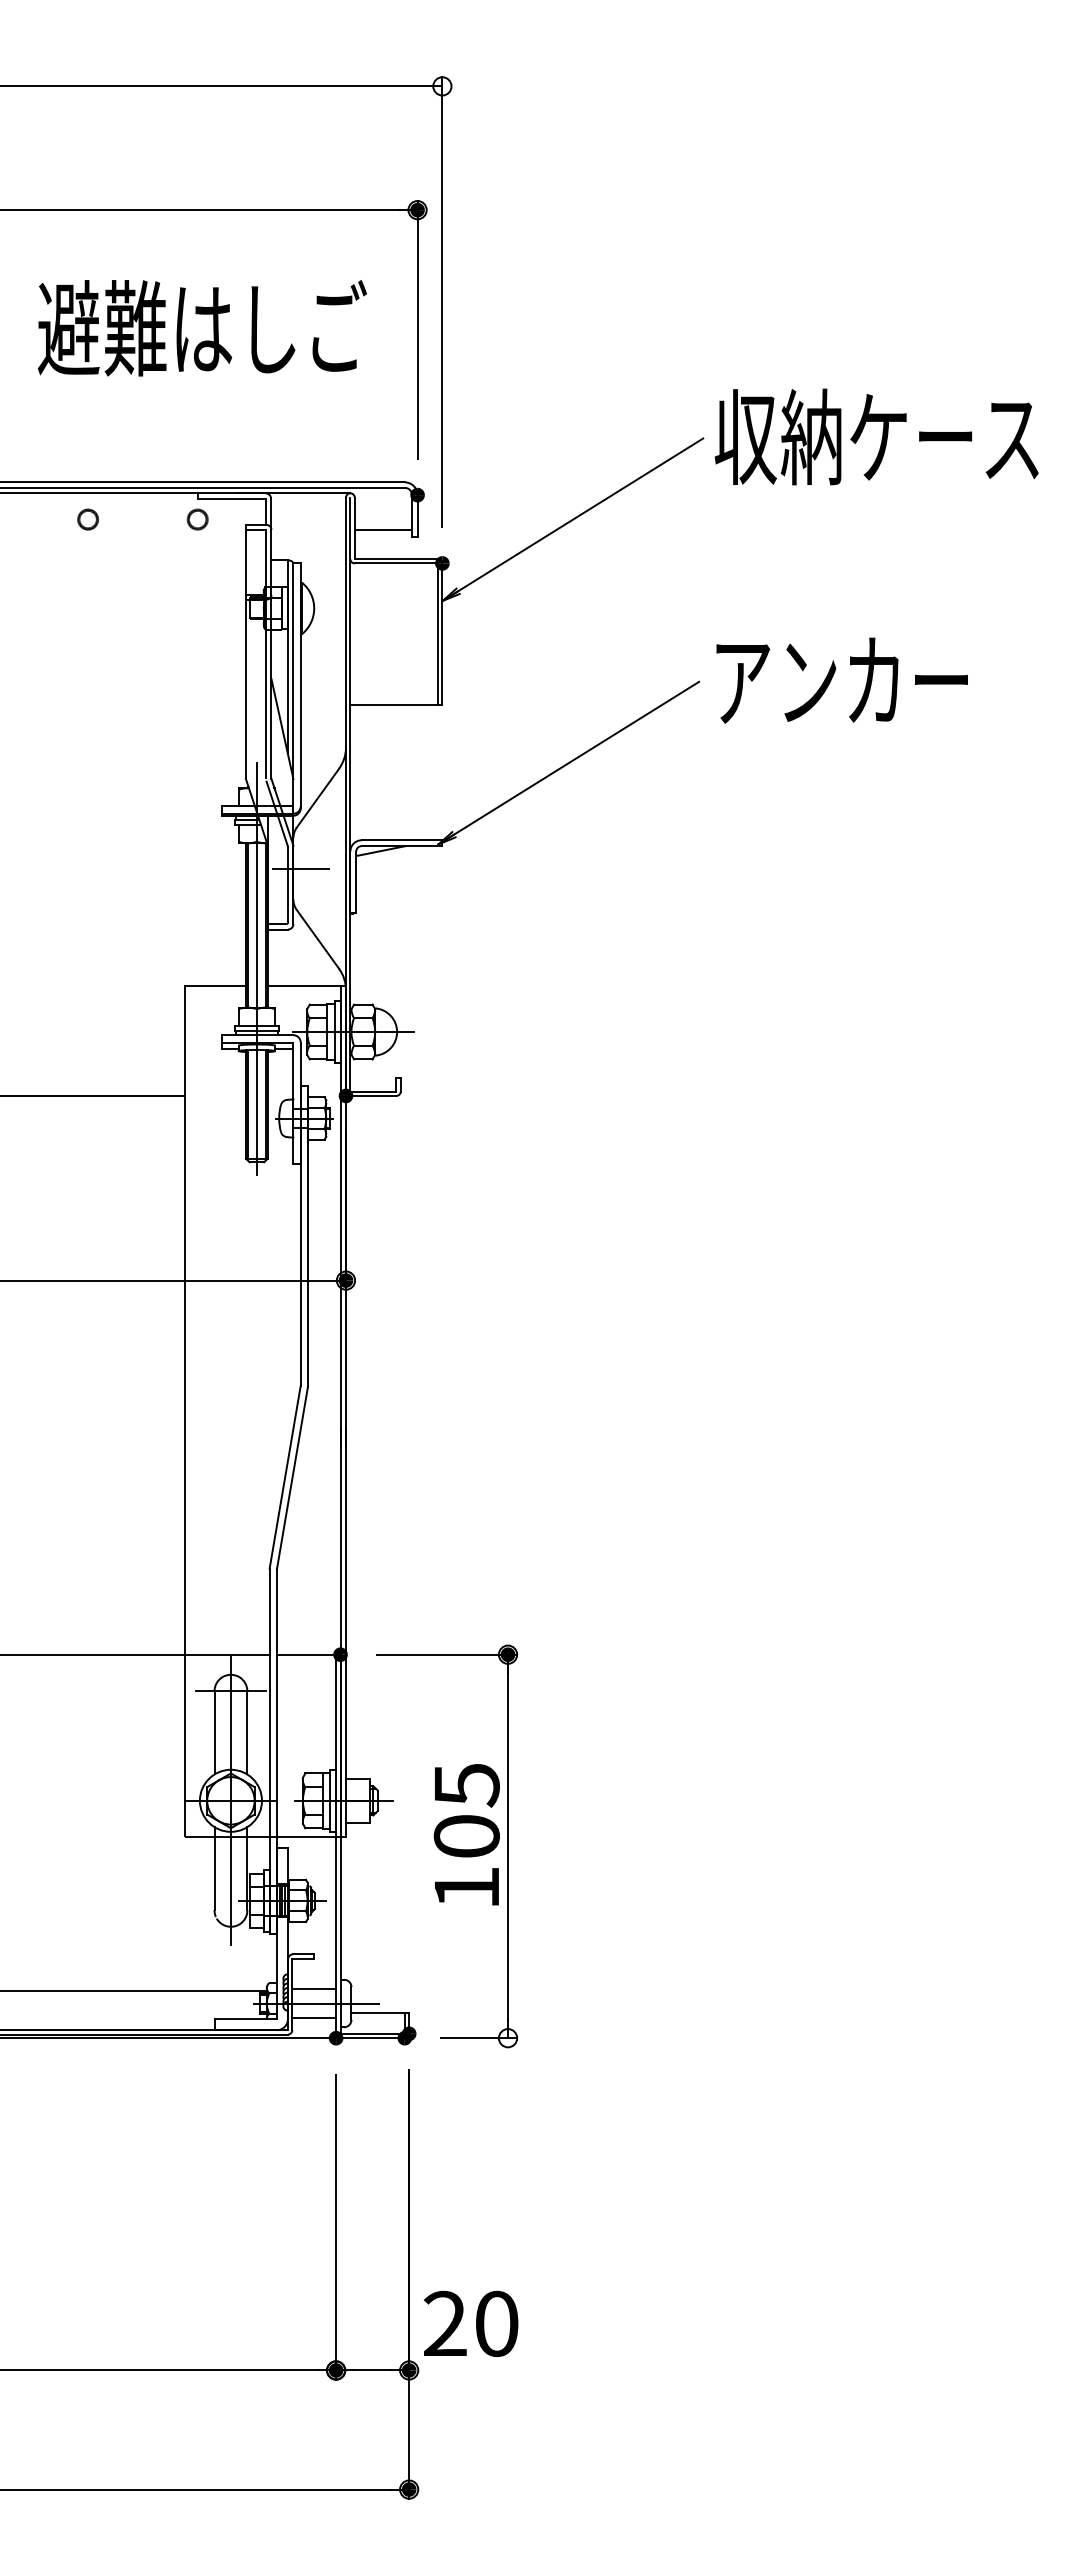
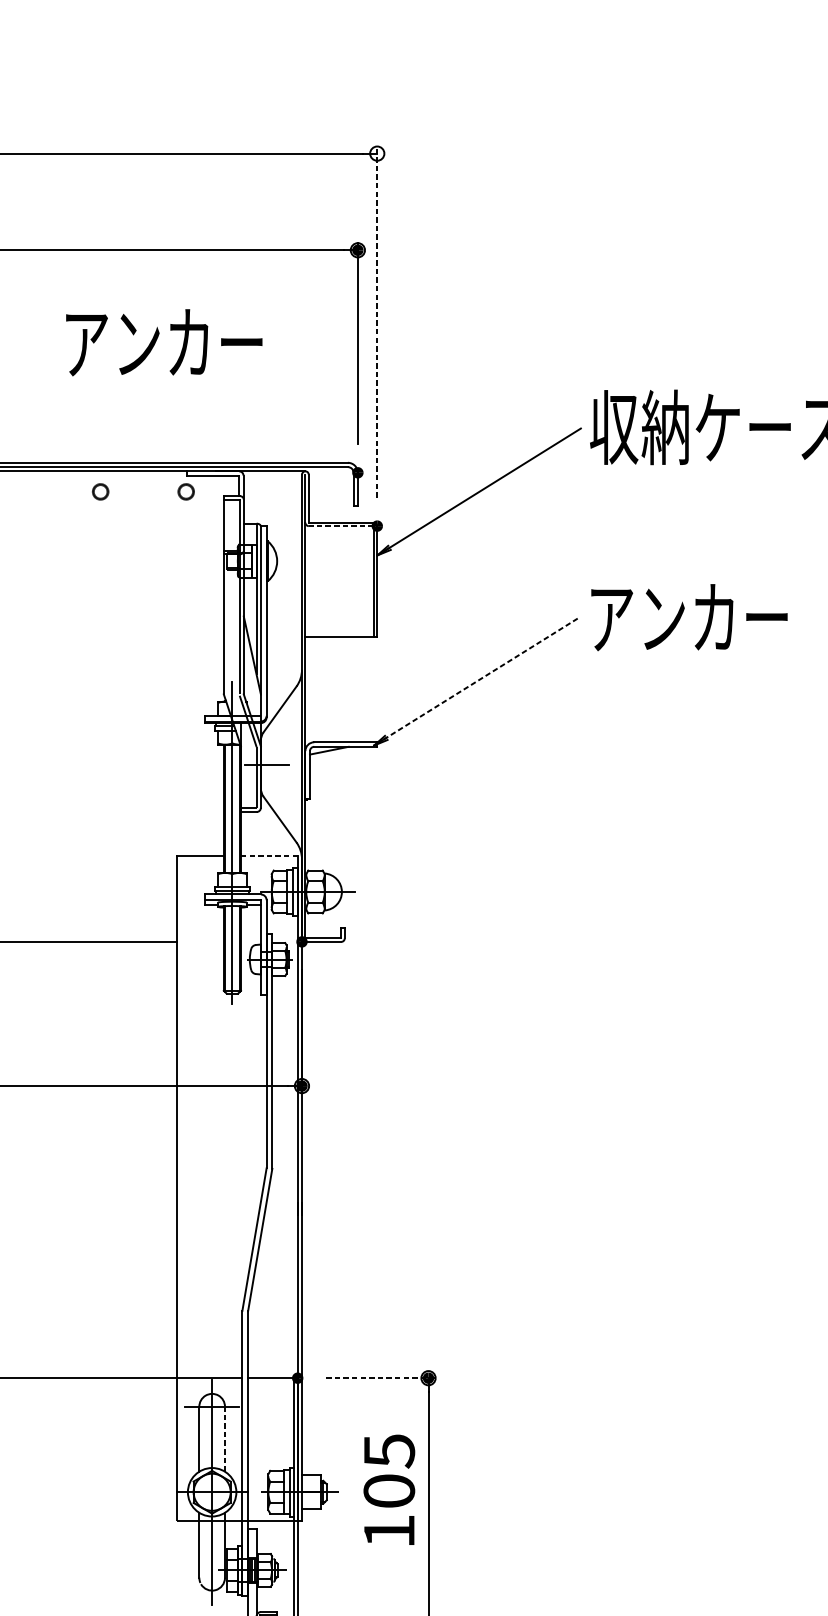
line: (442, 302) -> (377, 322), solid -> dashed
text: (201, 328) -> (189, 342), 避難はしご -> アンカー
line: (383, 529) -> (331, 499), removed
line: (396, 563) -> (341, 526), solid -> dashed
line: (570, 762) -> (477, 681), solid -> dashed
line: (307, 986) -> (271, 856), solid -> dashed
line: (447, 1654) -> (381, 1378), solid -> dashed
line: (247, 1732) -> (225, 1438), solid -> dashed
text: (466, 1834) -> (389, 1489), moved

